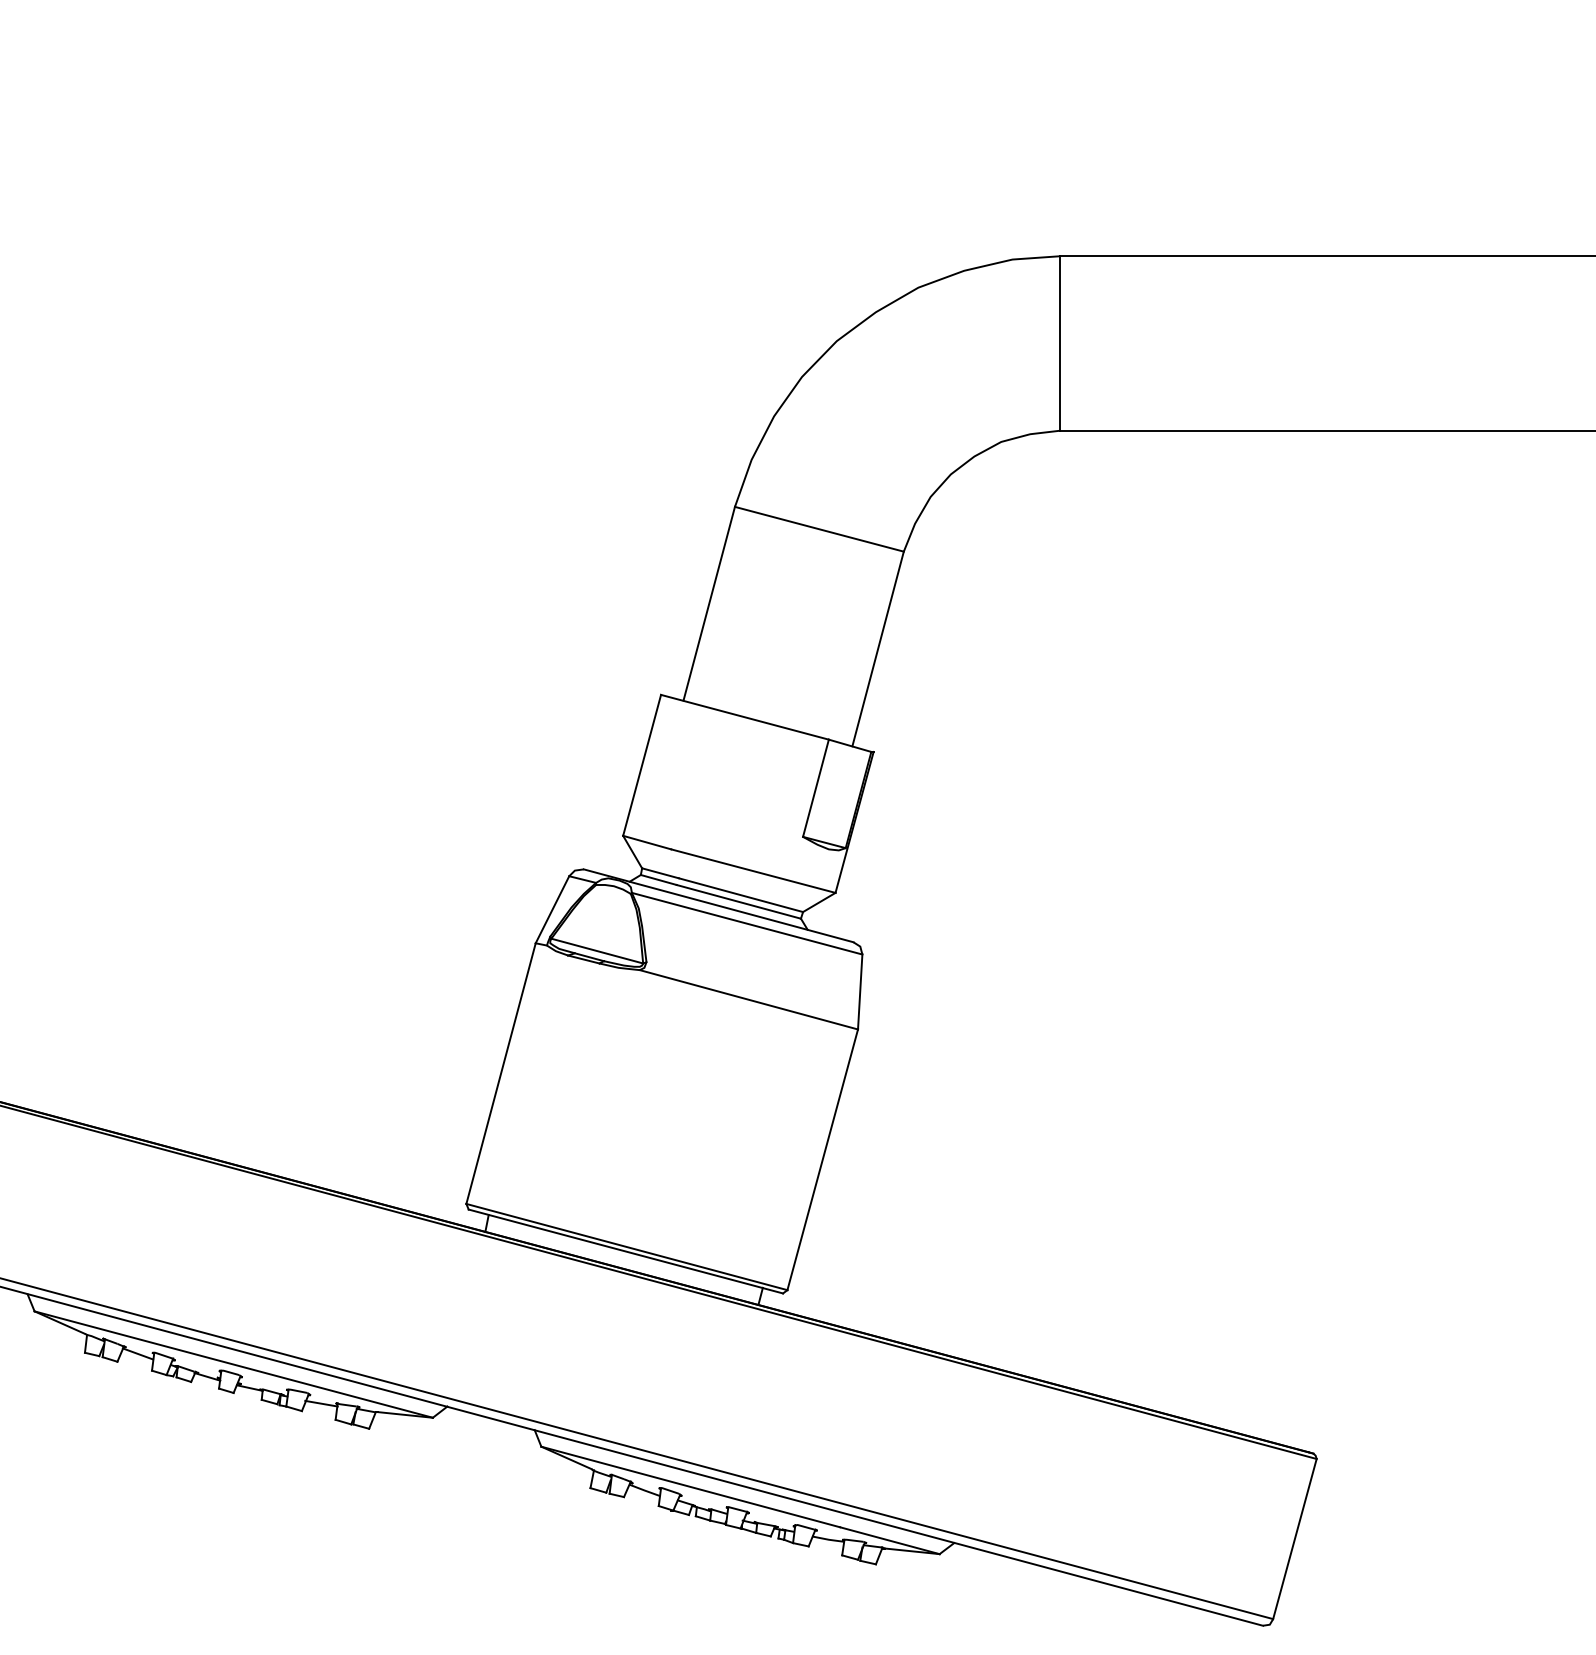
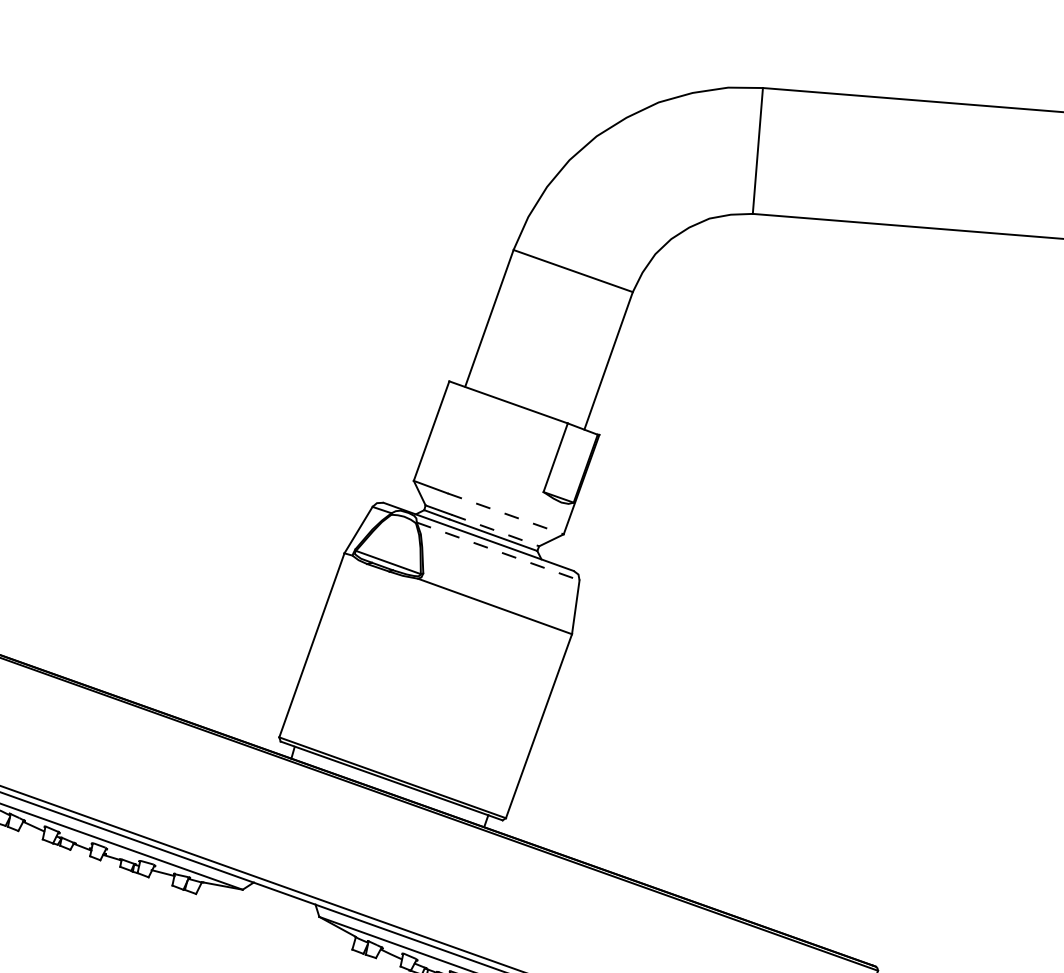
line: (753, 871) -> (505, 514), solid -> dashed
line: (741, 895) -> (495, 530), solid -> dashed
line: (747, 923) -> (498, 551), solid -> dashed

